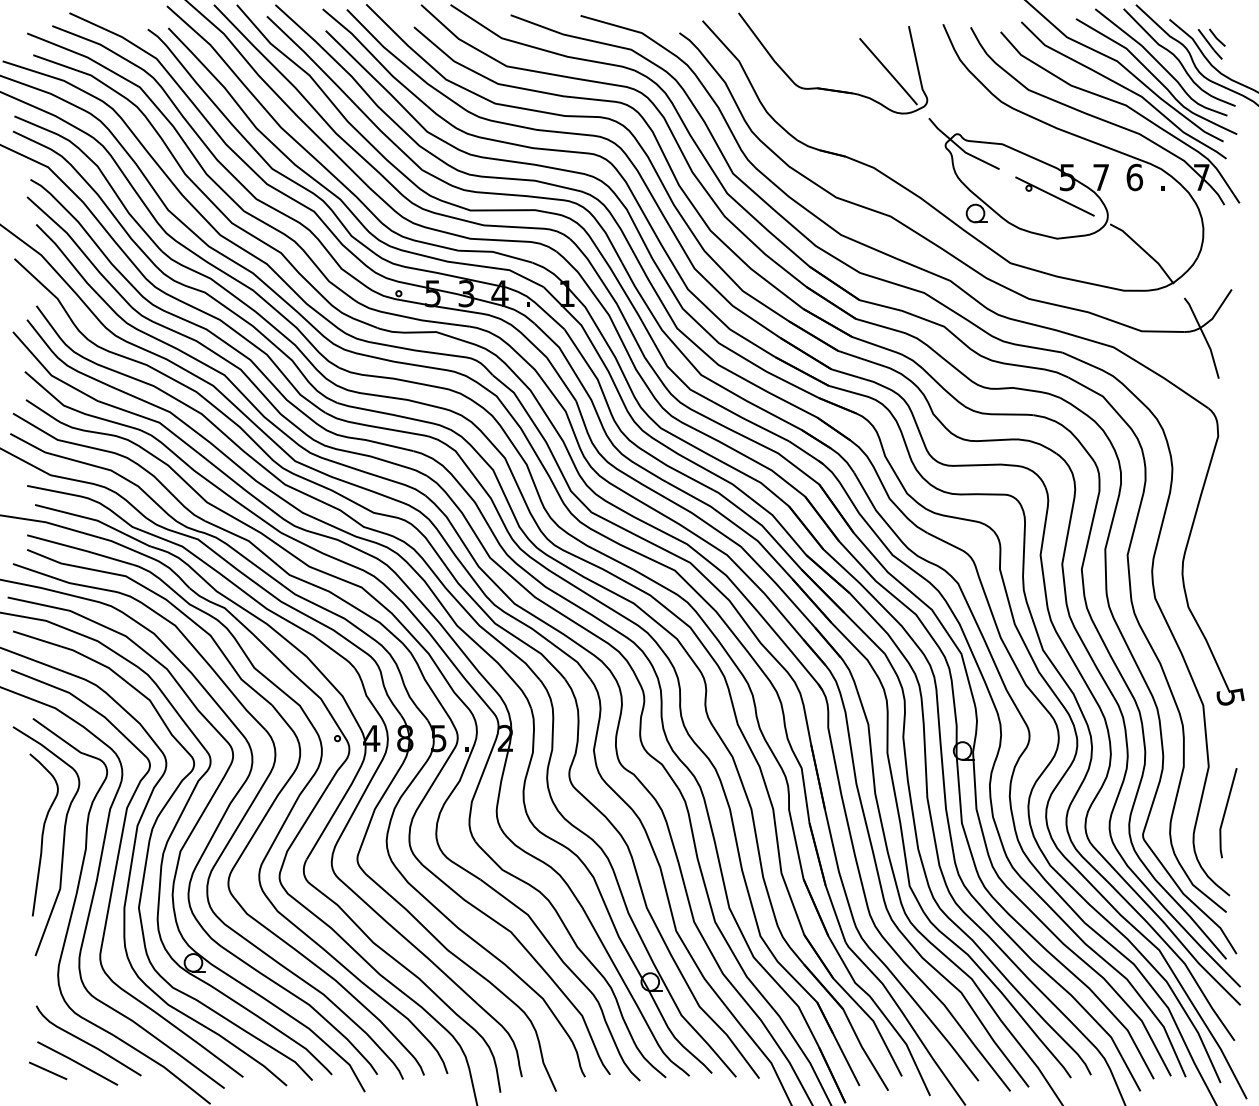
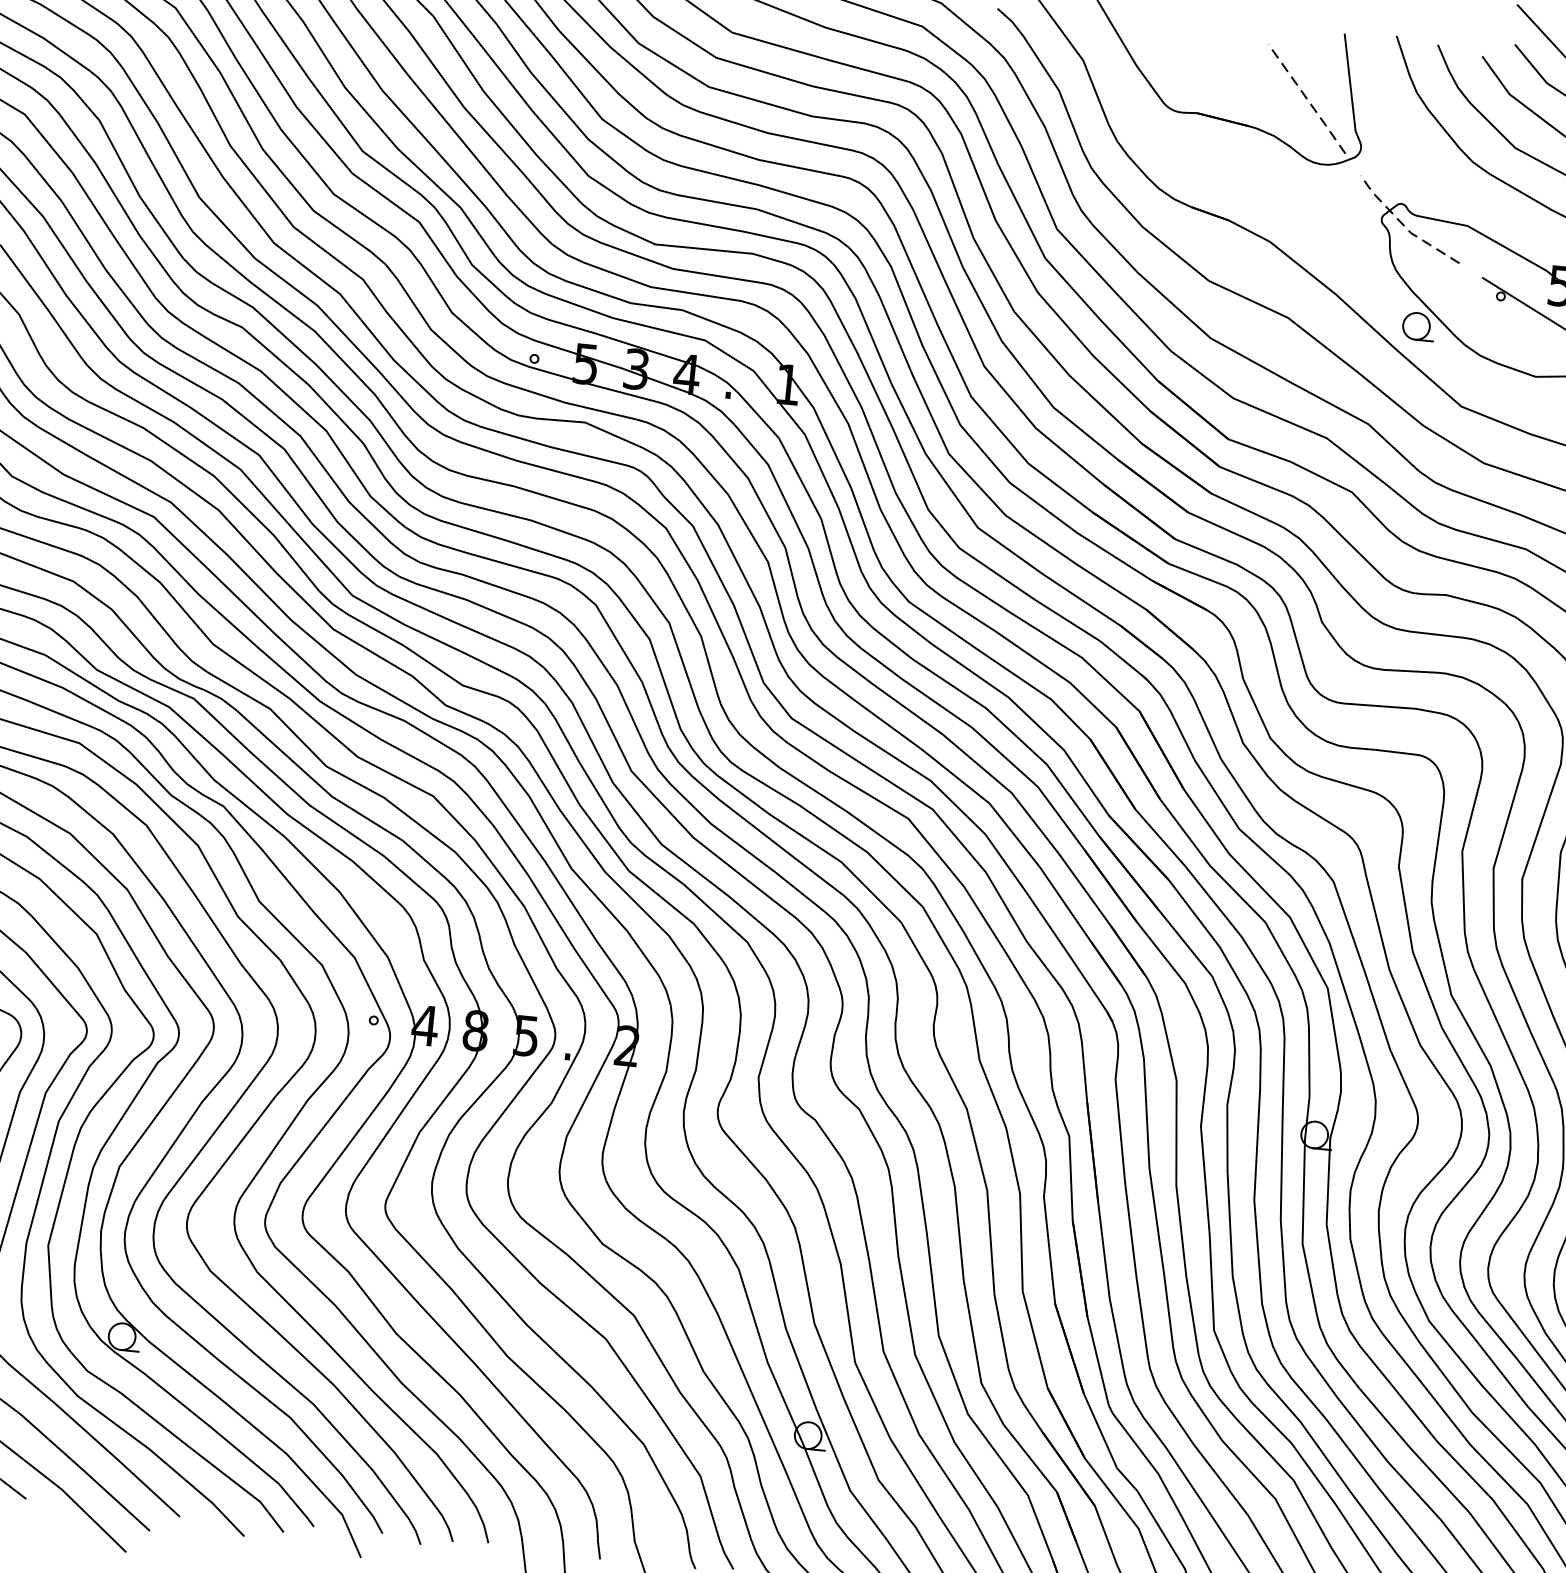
line: (888, 71) -> (1306, 98), solid -> dashed
line: (960, 148) -> (1403, 225), solid -> dashed

